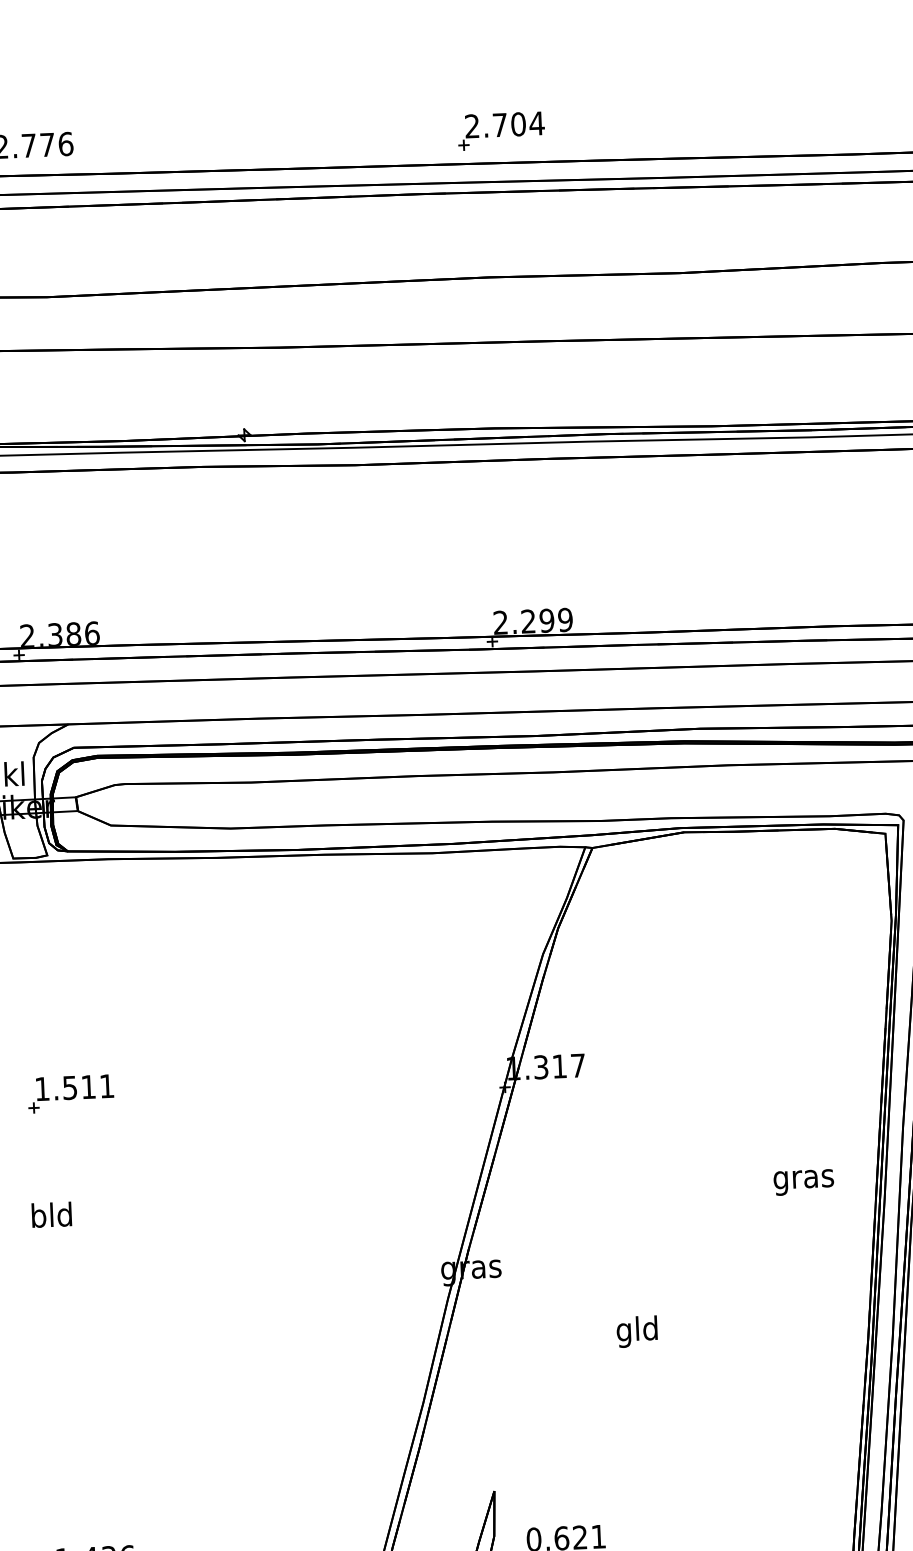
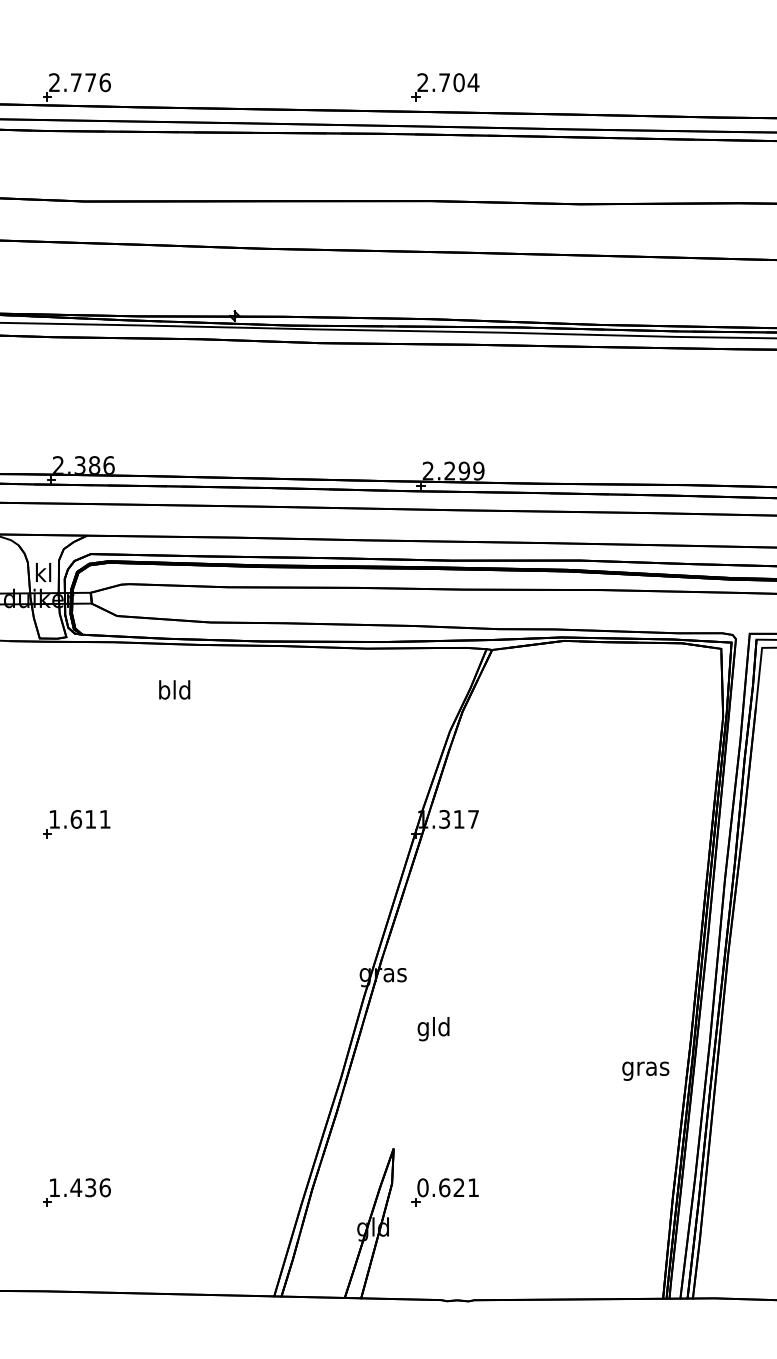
text: (70, 1087) -> (76, 819), 1.511 -> 1.611
text: (803, 1181) -> (645, 1070), moved
text: (51, 1214) -> (174, 689), moved
text: (637, 1332) -> (433, 1029), moved

